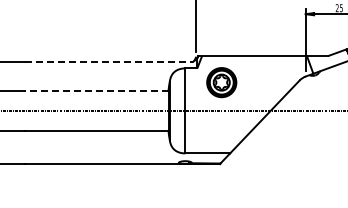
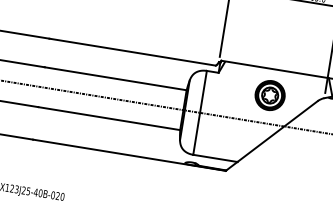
line: (109, 61) -> (133, 51), dashed -> solid
part: (221, 82) -> (269, 95), moved
line: (96, 90) -> (115, 78), dashed -> solid

